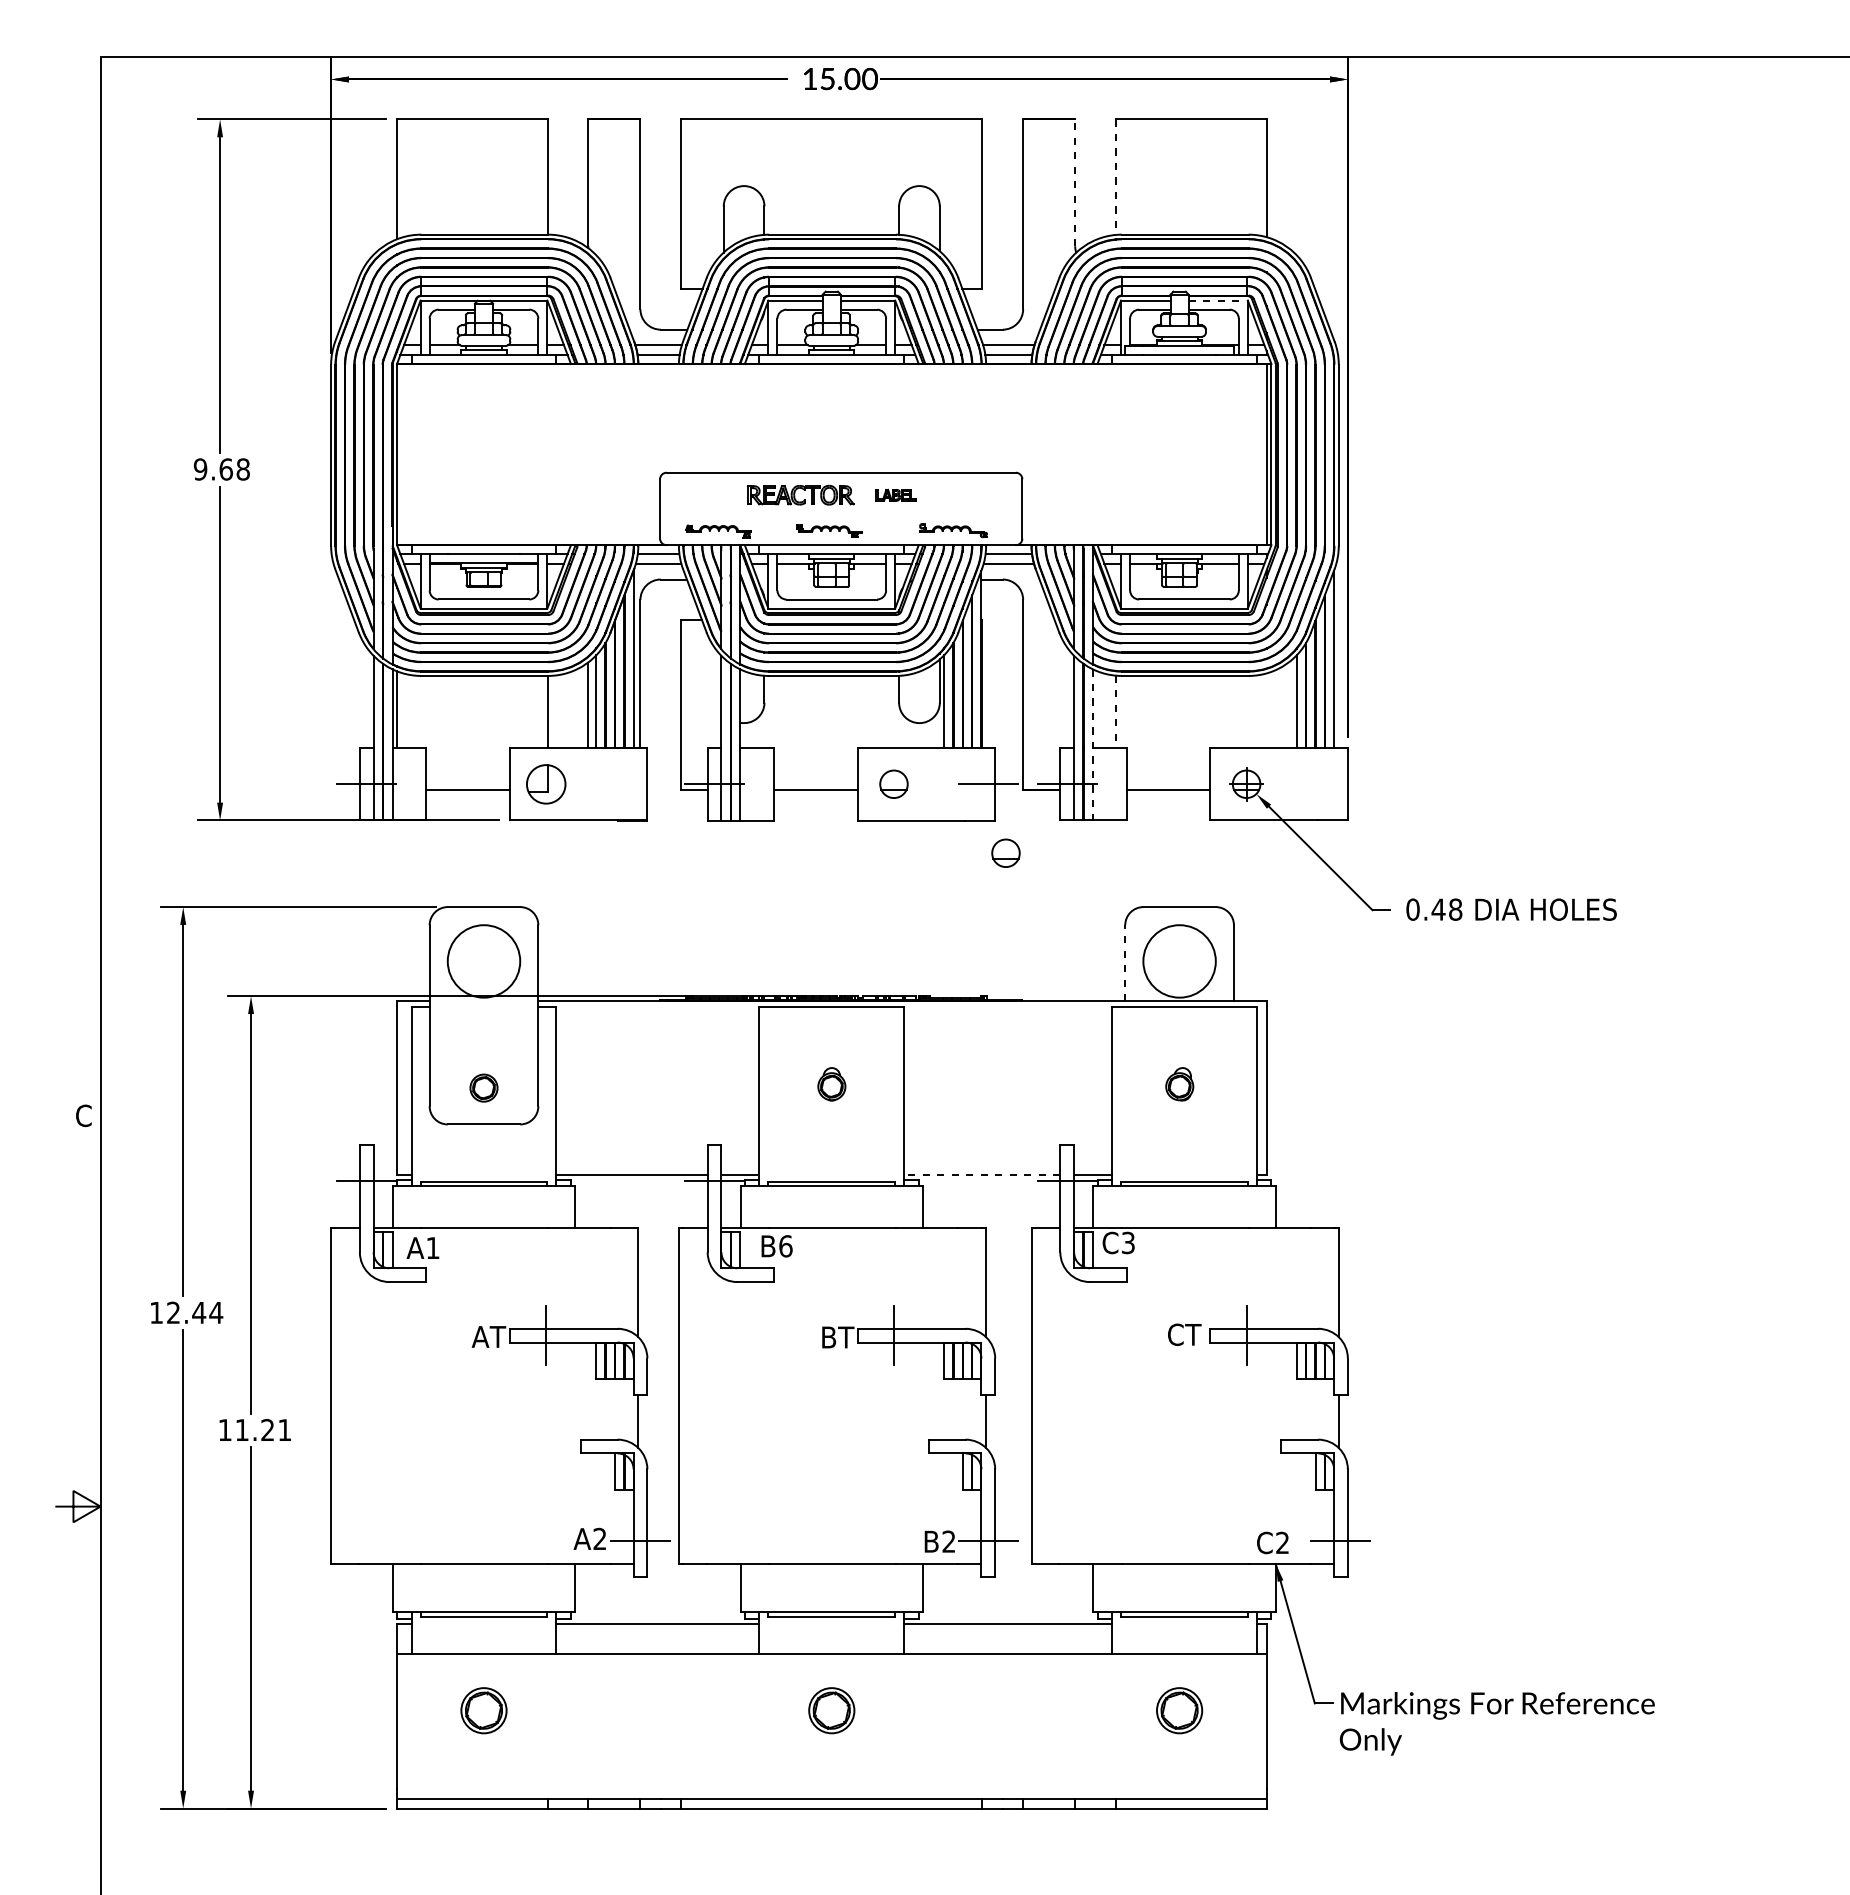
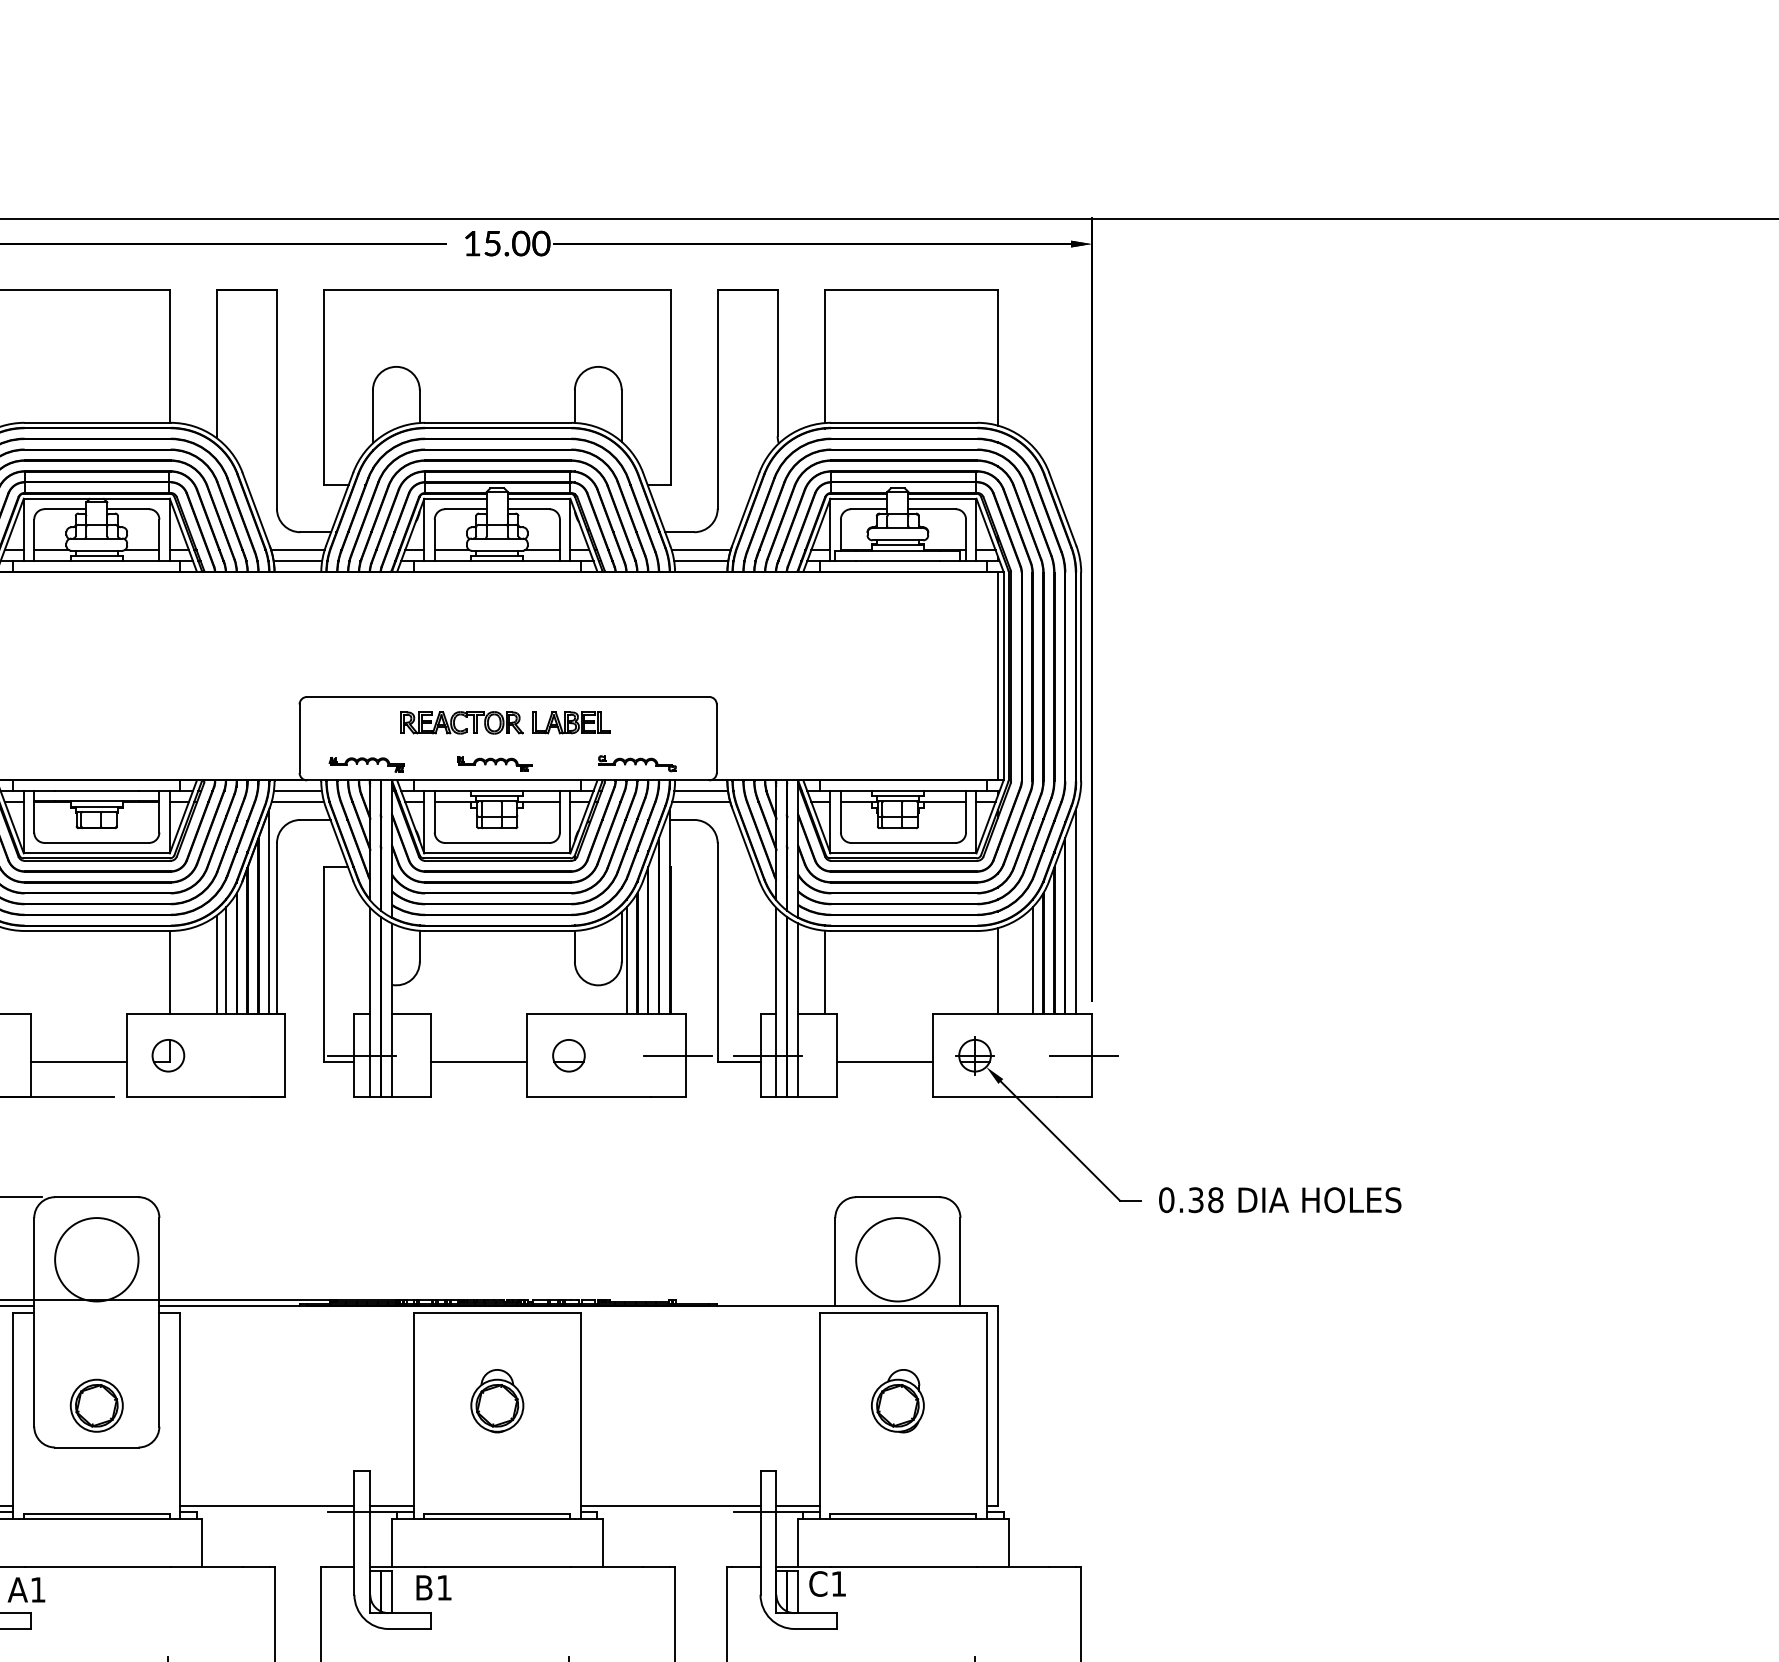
line: (1115, 177) -> (824, 356), dashed -> solid
line: (1075, 182) -> (777, 362), dashed -> solid
line: (1218, 300) -> (942, 498), dashed -> solid
part: (896, 495) -> (571, 723), size x1.67
line: (1266, 710) -> (997, 970), added
line: (1115, 712) -> (824, 973), dashed -> solid
line: (1093, 744) -> (798, 1009), dashed -> solid
part: (545, 783) -> (167, 1054), size x0.71
line: (1340, 784) -> (1083, 1055), added
part: (1005, 852) -> (697, 1134), removed
text: (1438, 909) -> (1196, 1199), 0.48 -> 0.38
line: (1125, 962) -> (835, 1260), dashed -> solid
part: (831, 1084) -> (497, 1401), size x1.67
part: (1179, 1084) -> (897, 1401), size x1.67
part: (483, 1087) -> (96, 1404), size x1.67
line: (981, 1175) -> (669, 1506), dashed -> solid
text: (1128, 1242) -> (839, 1583), C3 -> C1
text: (785, 1246) -> (444, 1588), B6 -> B1

